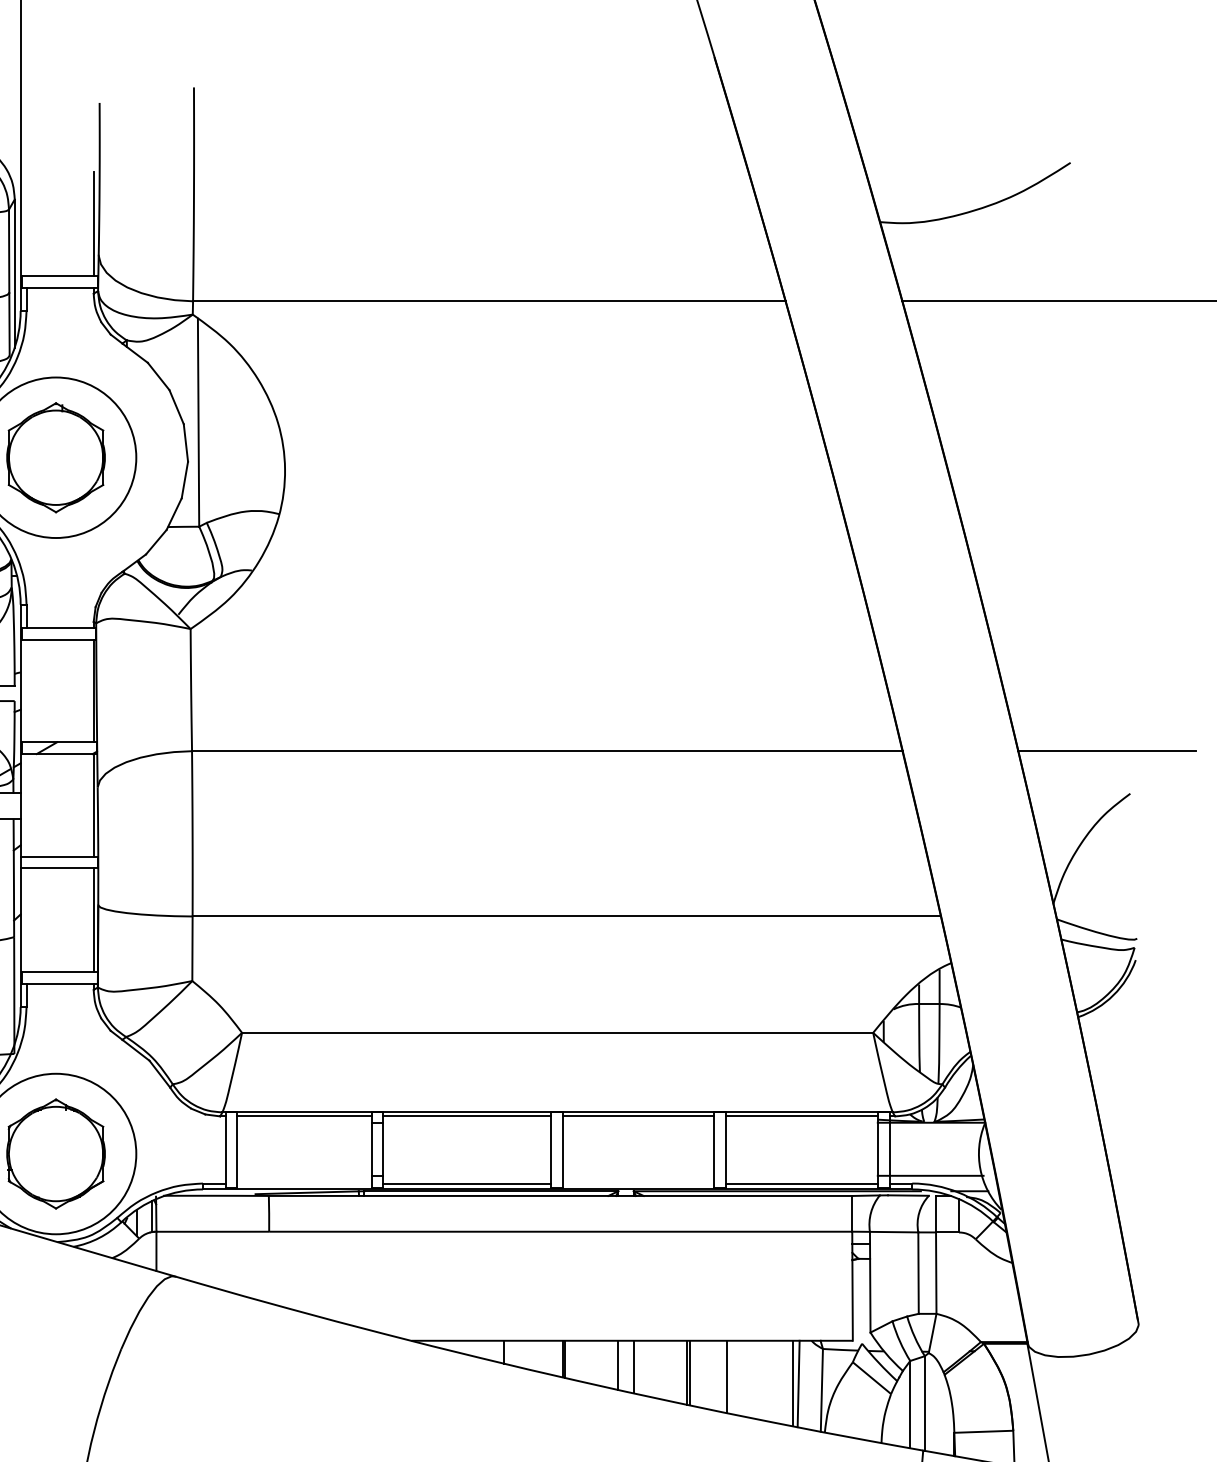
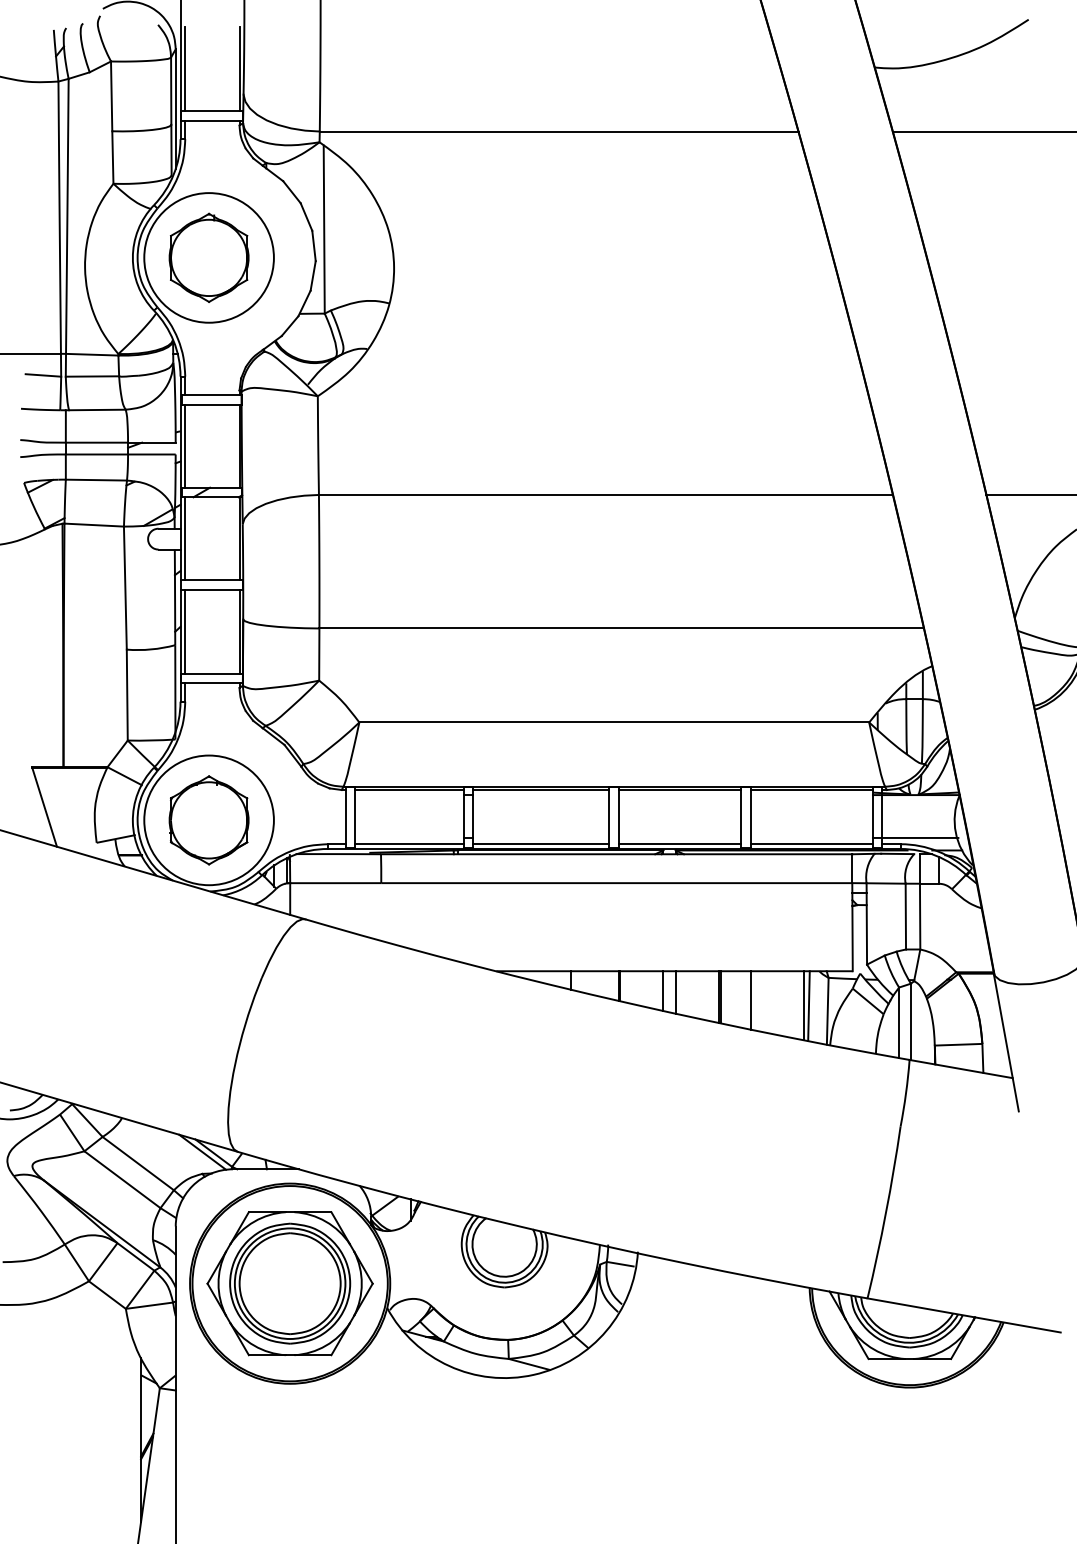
line: (26, 224) -> (185, 69), added
line: (26, 689) -> (185, 445), added
line: (26, 805) -> (185, 538), added
line: (26, 920) -> (185, 631), added
line: (302, 1183) -> (408, 844), added
line: (638, 1183) -> (679, 844), added

